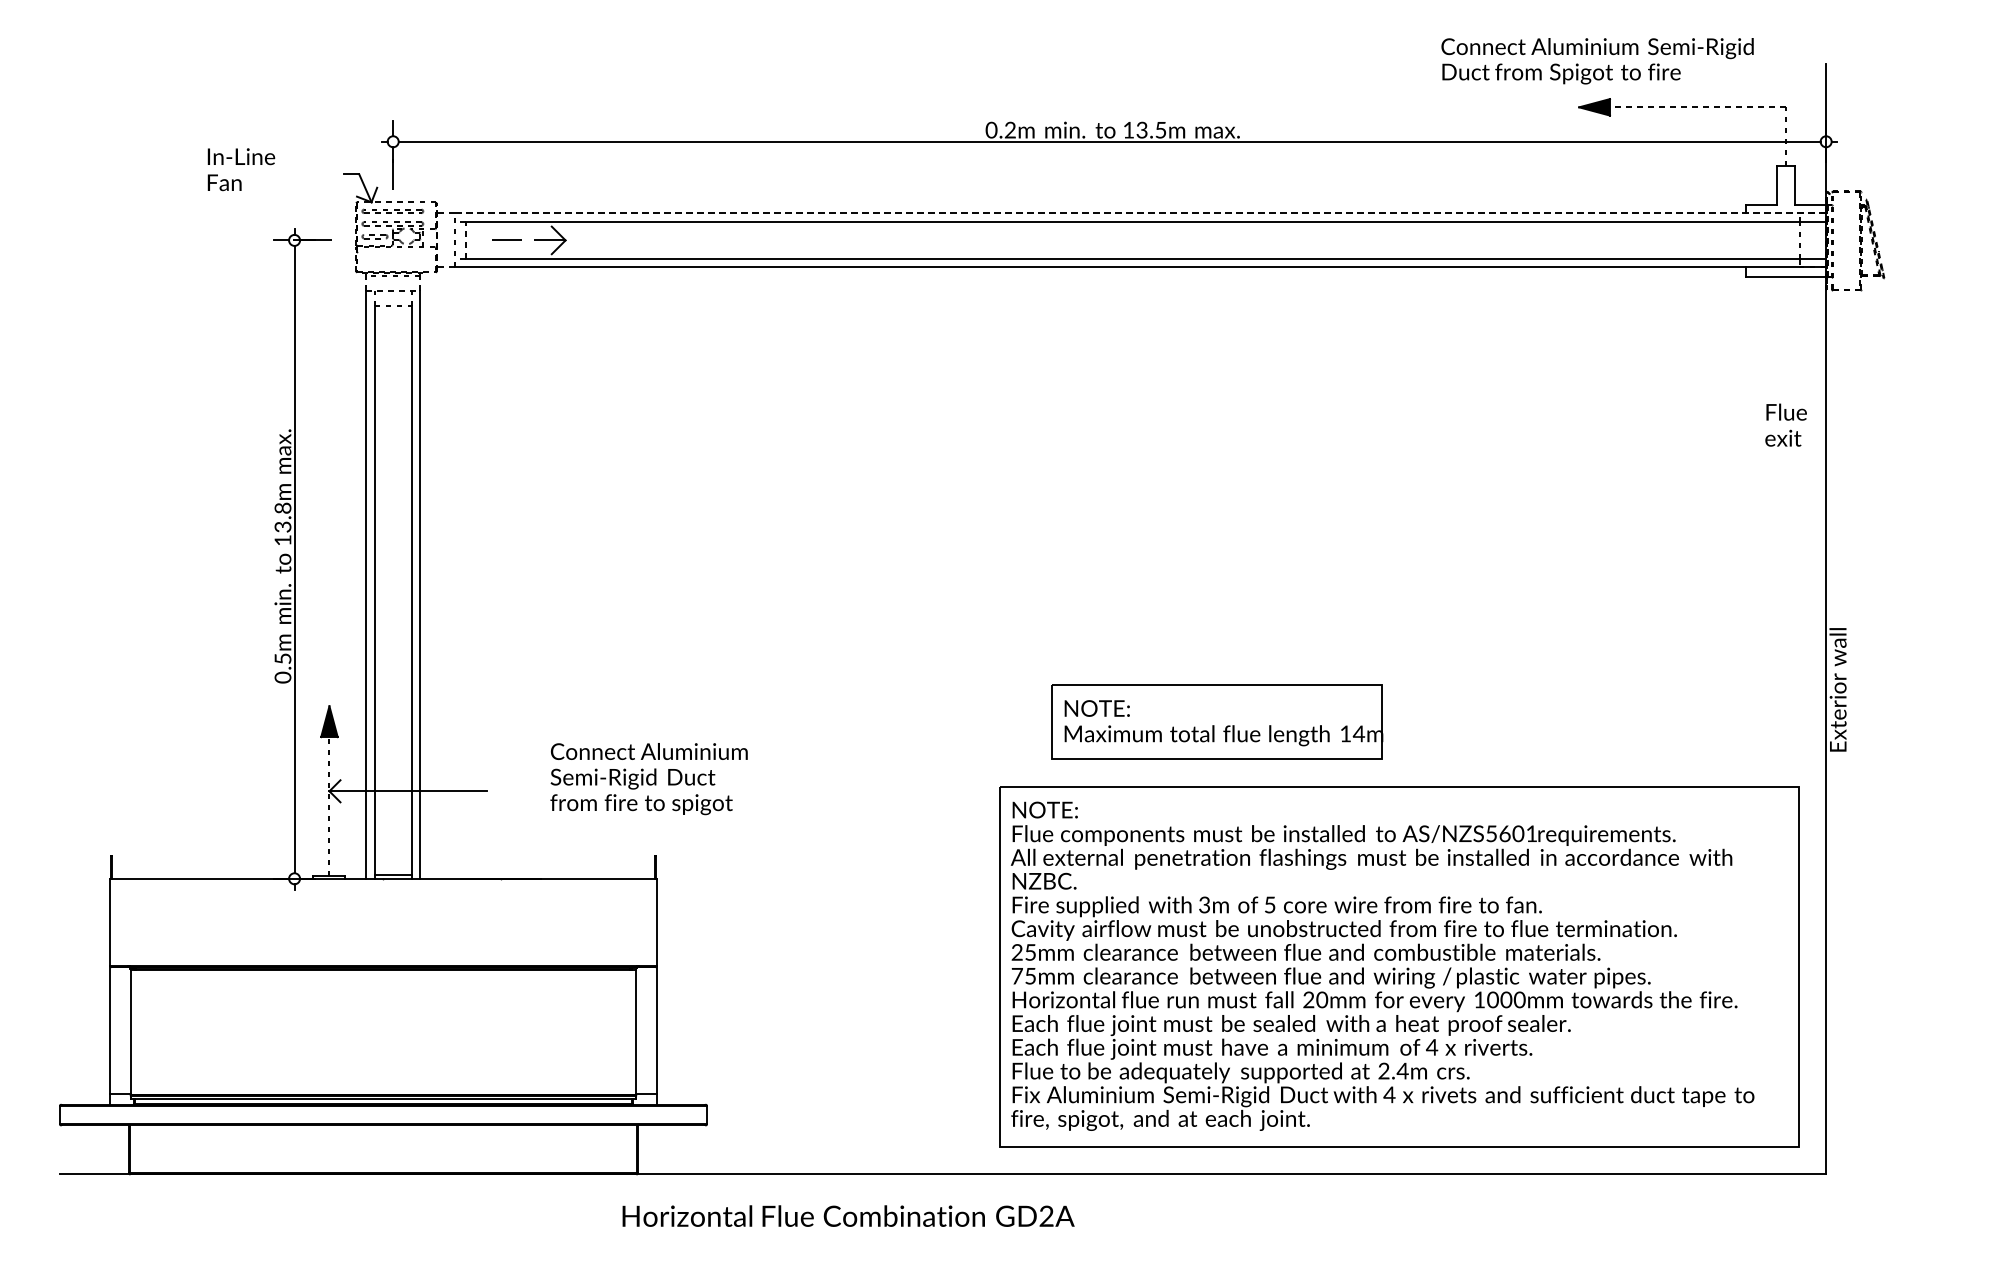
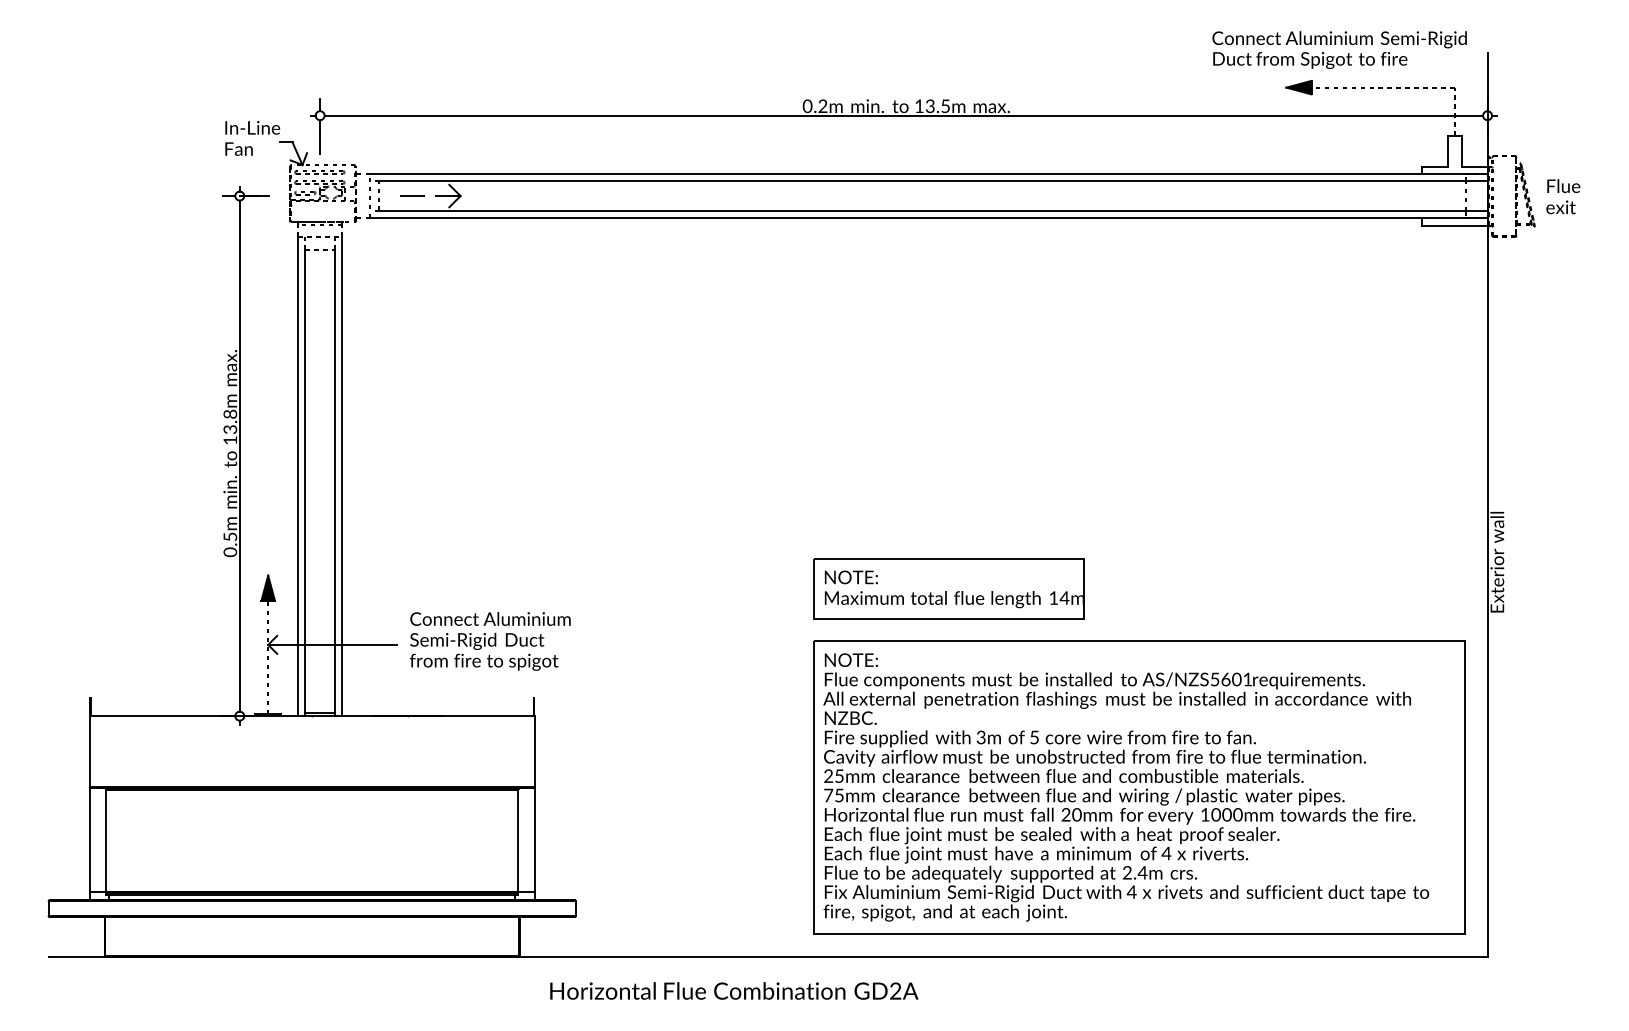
text: (1597, 61) -> (1339, 50), moved
text: (241, 169) -> (252, 138), moved
line: (1140, 213) -> (928, 174), dashed -> solid
text: (1785, 424) -> (1562, 196), moved
part: (1217, 721) -> (949, 588), moved
text: (648, 779) -> (489, 641), moved
text: (848, 1215) -> (734, 990), moved

